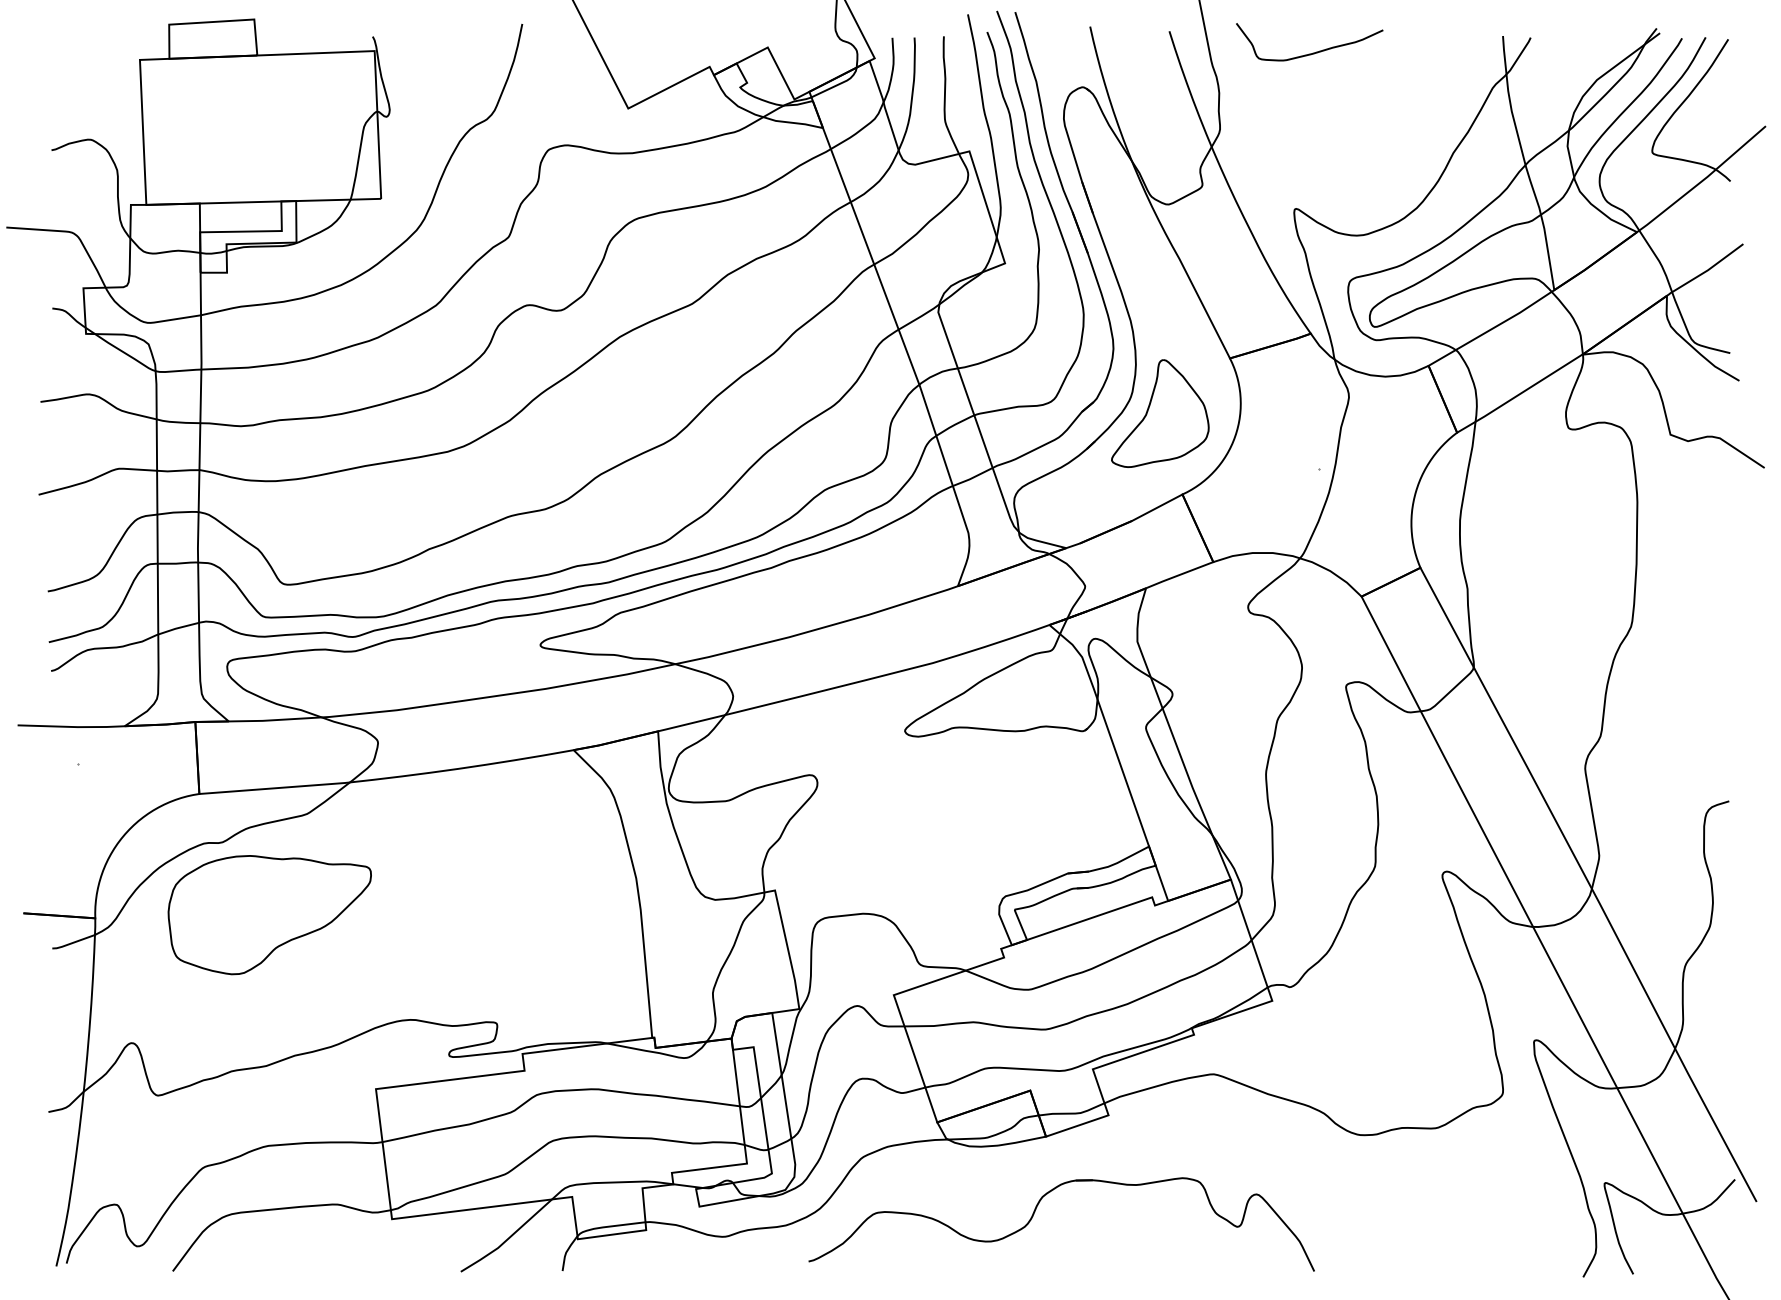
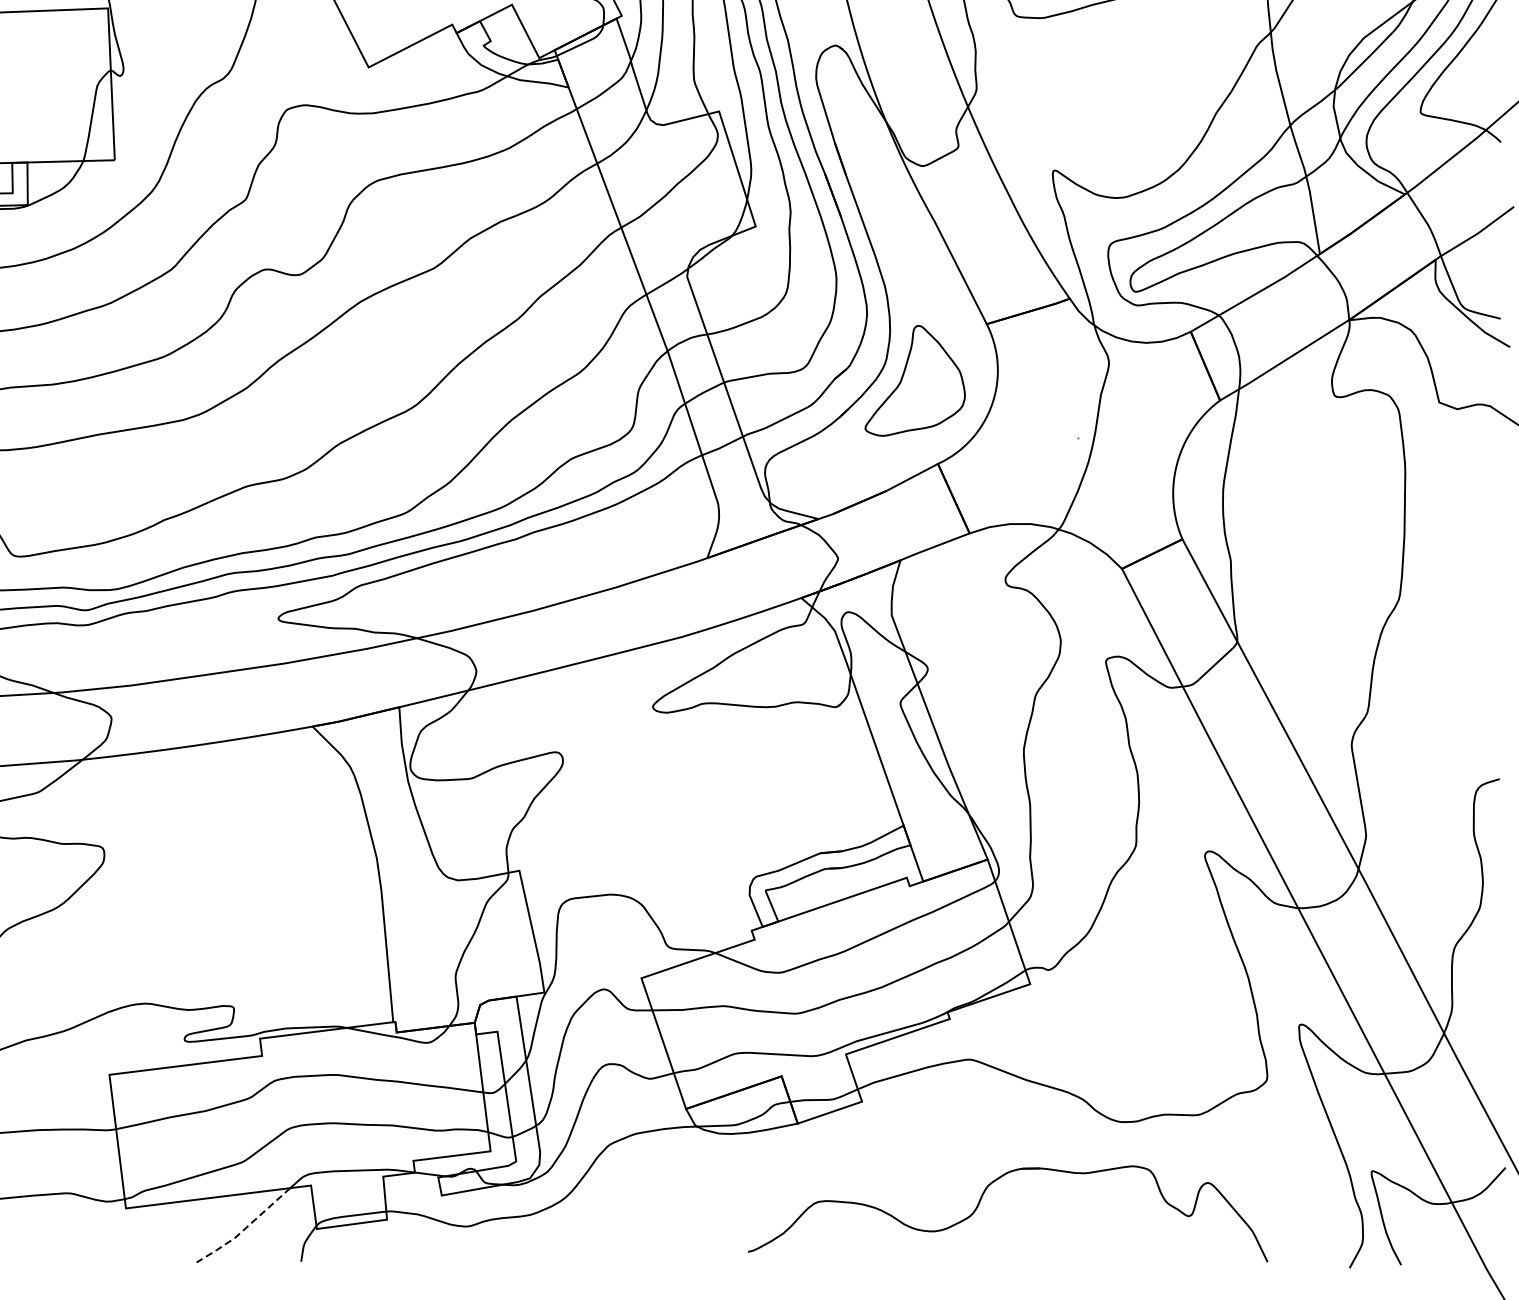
part: (1035, 1212) -> (981, 1201), moved
line: (507, 1239) -> (244, 1229), solid -> dashed

